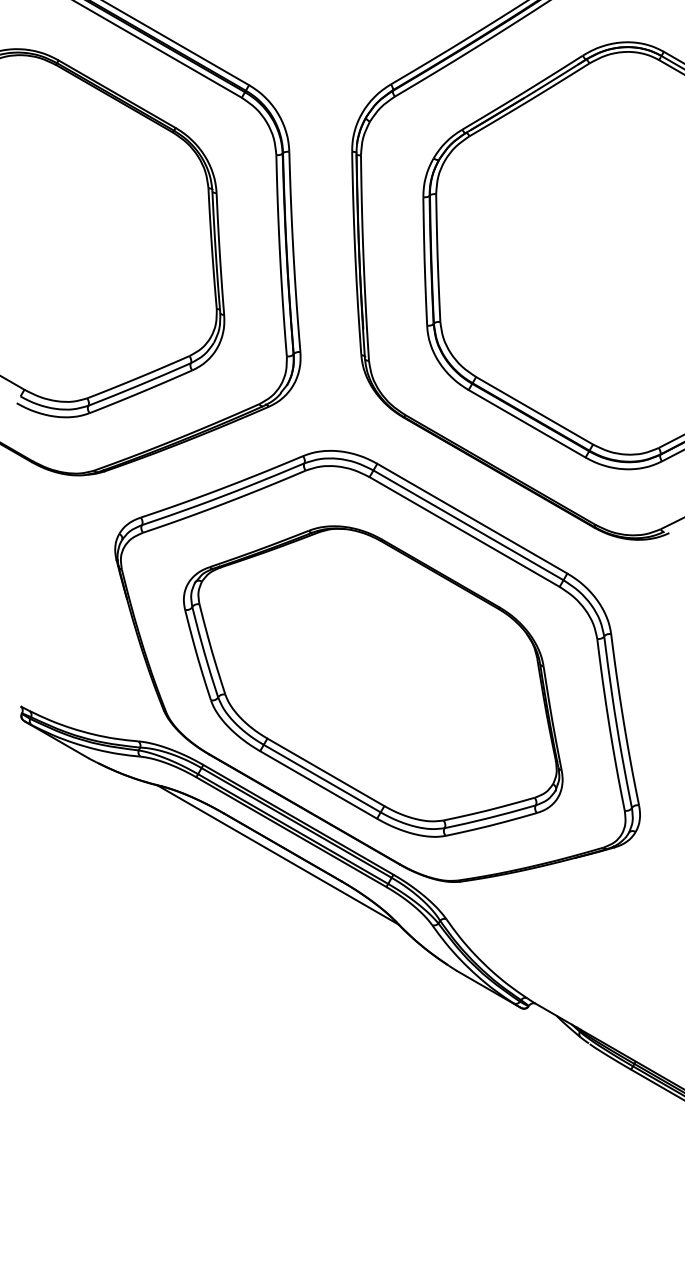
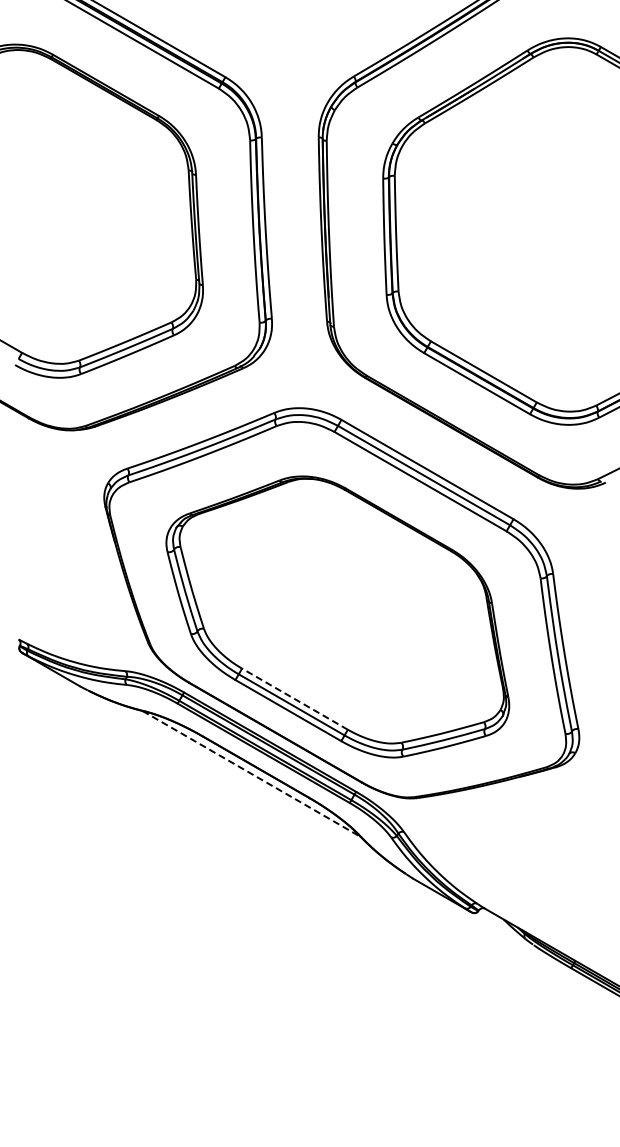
line: (325, 771) -> (294, 698), solid -> dashed
line: (277, 854) -> (251, 773), solid -> dashed

